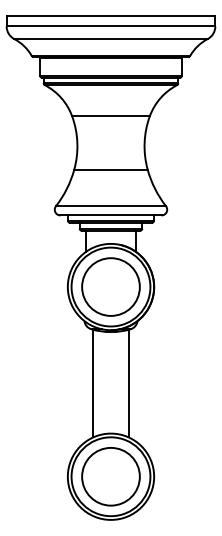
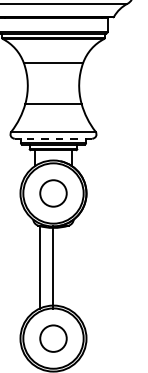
line: (110, 215) -> (53, 138), solid -> dashed
circle: (110, 286) -> (53, 193), size x0.6
line: (128, 383) -> (52, 267), moved
circle: (110, 476) -> (53, 338), size x0.6

